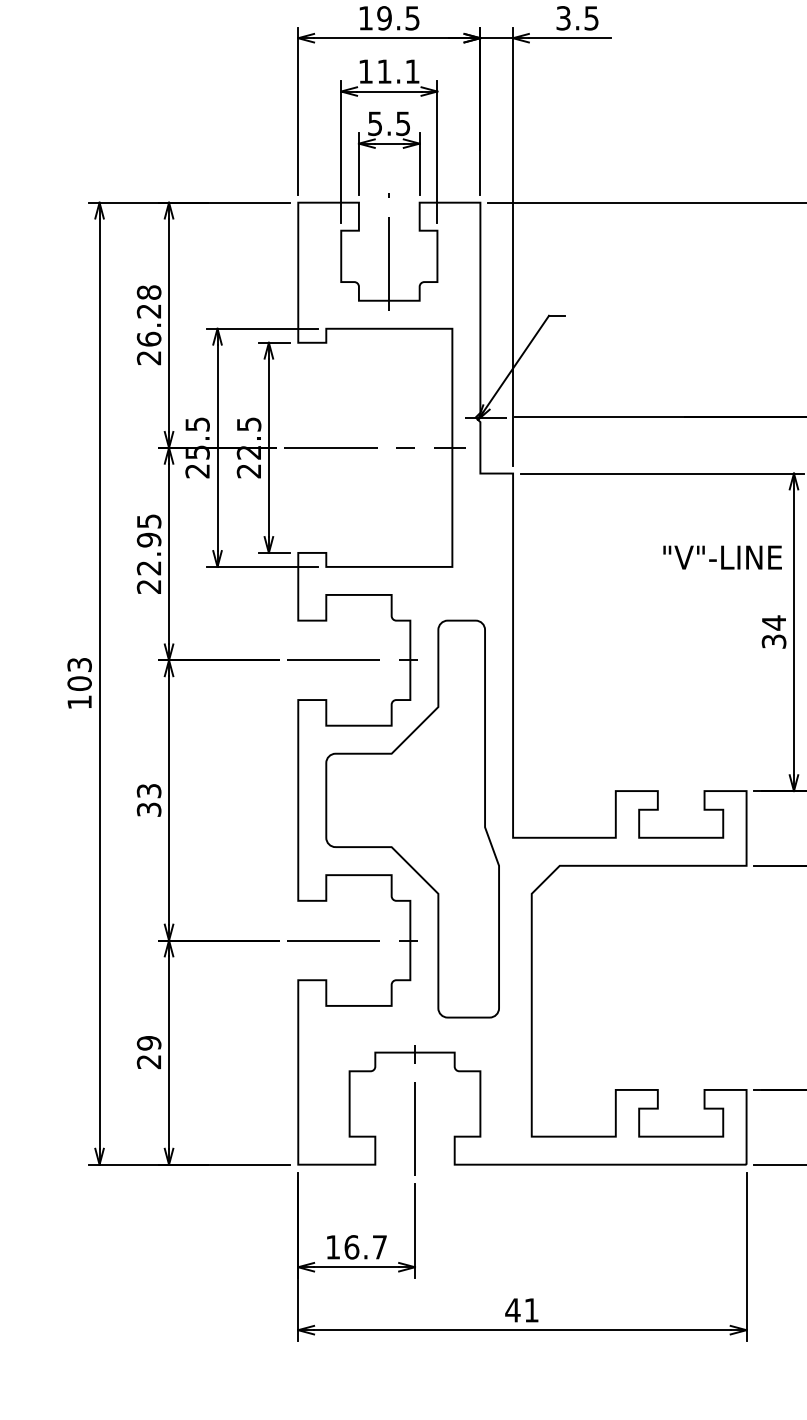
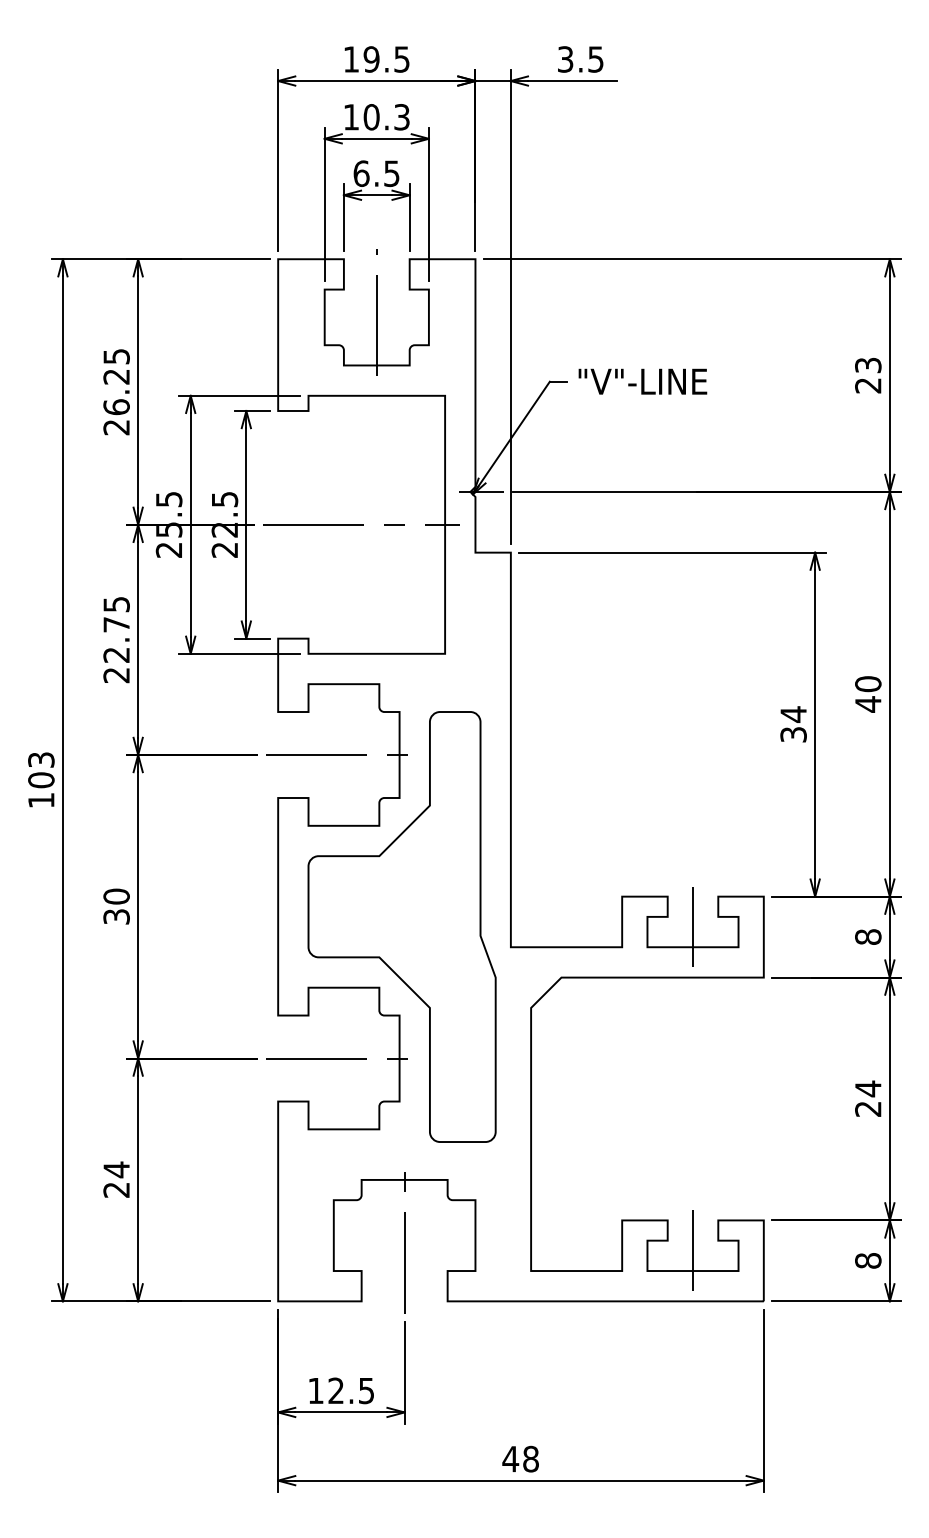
text: (398, 71) -> (386, 117), 11.1 -> 10.3
text: (375, 123) -> (361, 173), 5.5 -> 6.5
text: (149, 292) -> (116, 356), 26.28 -> 26.25
text: (149, 539) -> (116, 624), 22.95 -> 22.75
text: (722, 557) -> (642, 381), moved
text: (149, 790) -> (116, 896), 33 -> 30
line: (680, 818) -> (692, 926), added
text: (149, 1042) -> (116, 1169), 29 -> 24
line: (680, 1117) -> (692, 1250), added
text: (365, 1246) -> (351, 1390), 16.7 -> 12.5
text: (531, 1309) -> (530, 1458), 41 -> 48

